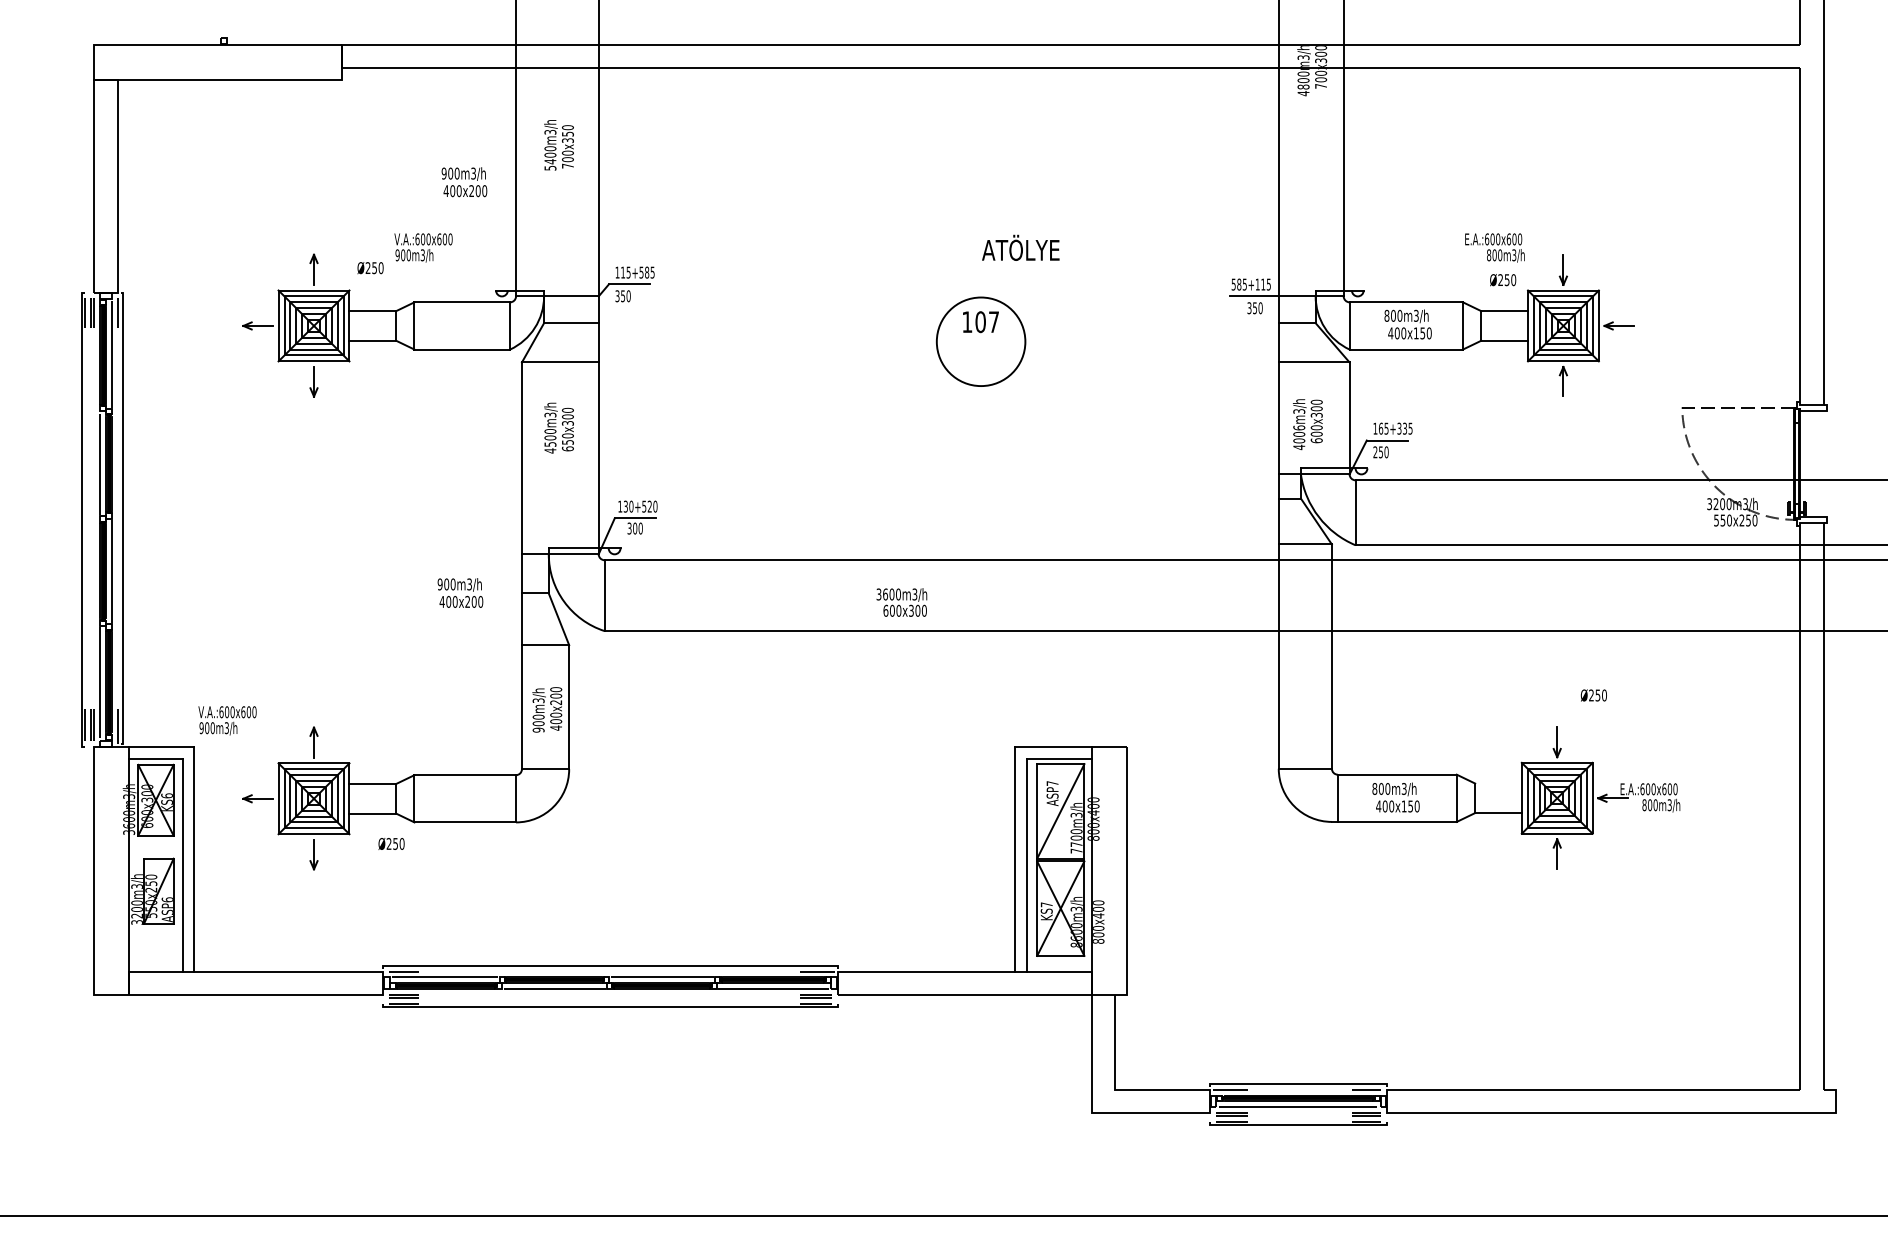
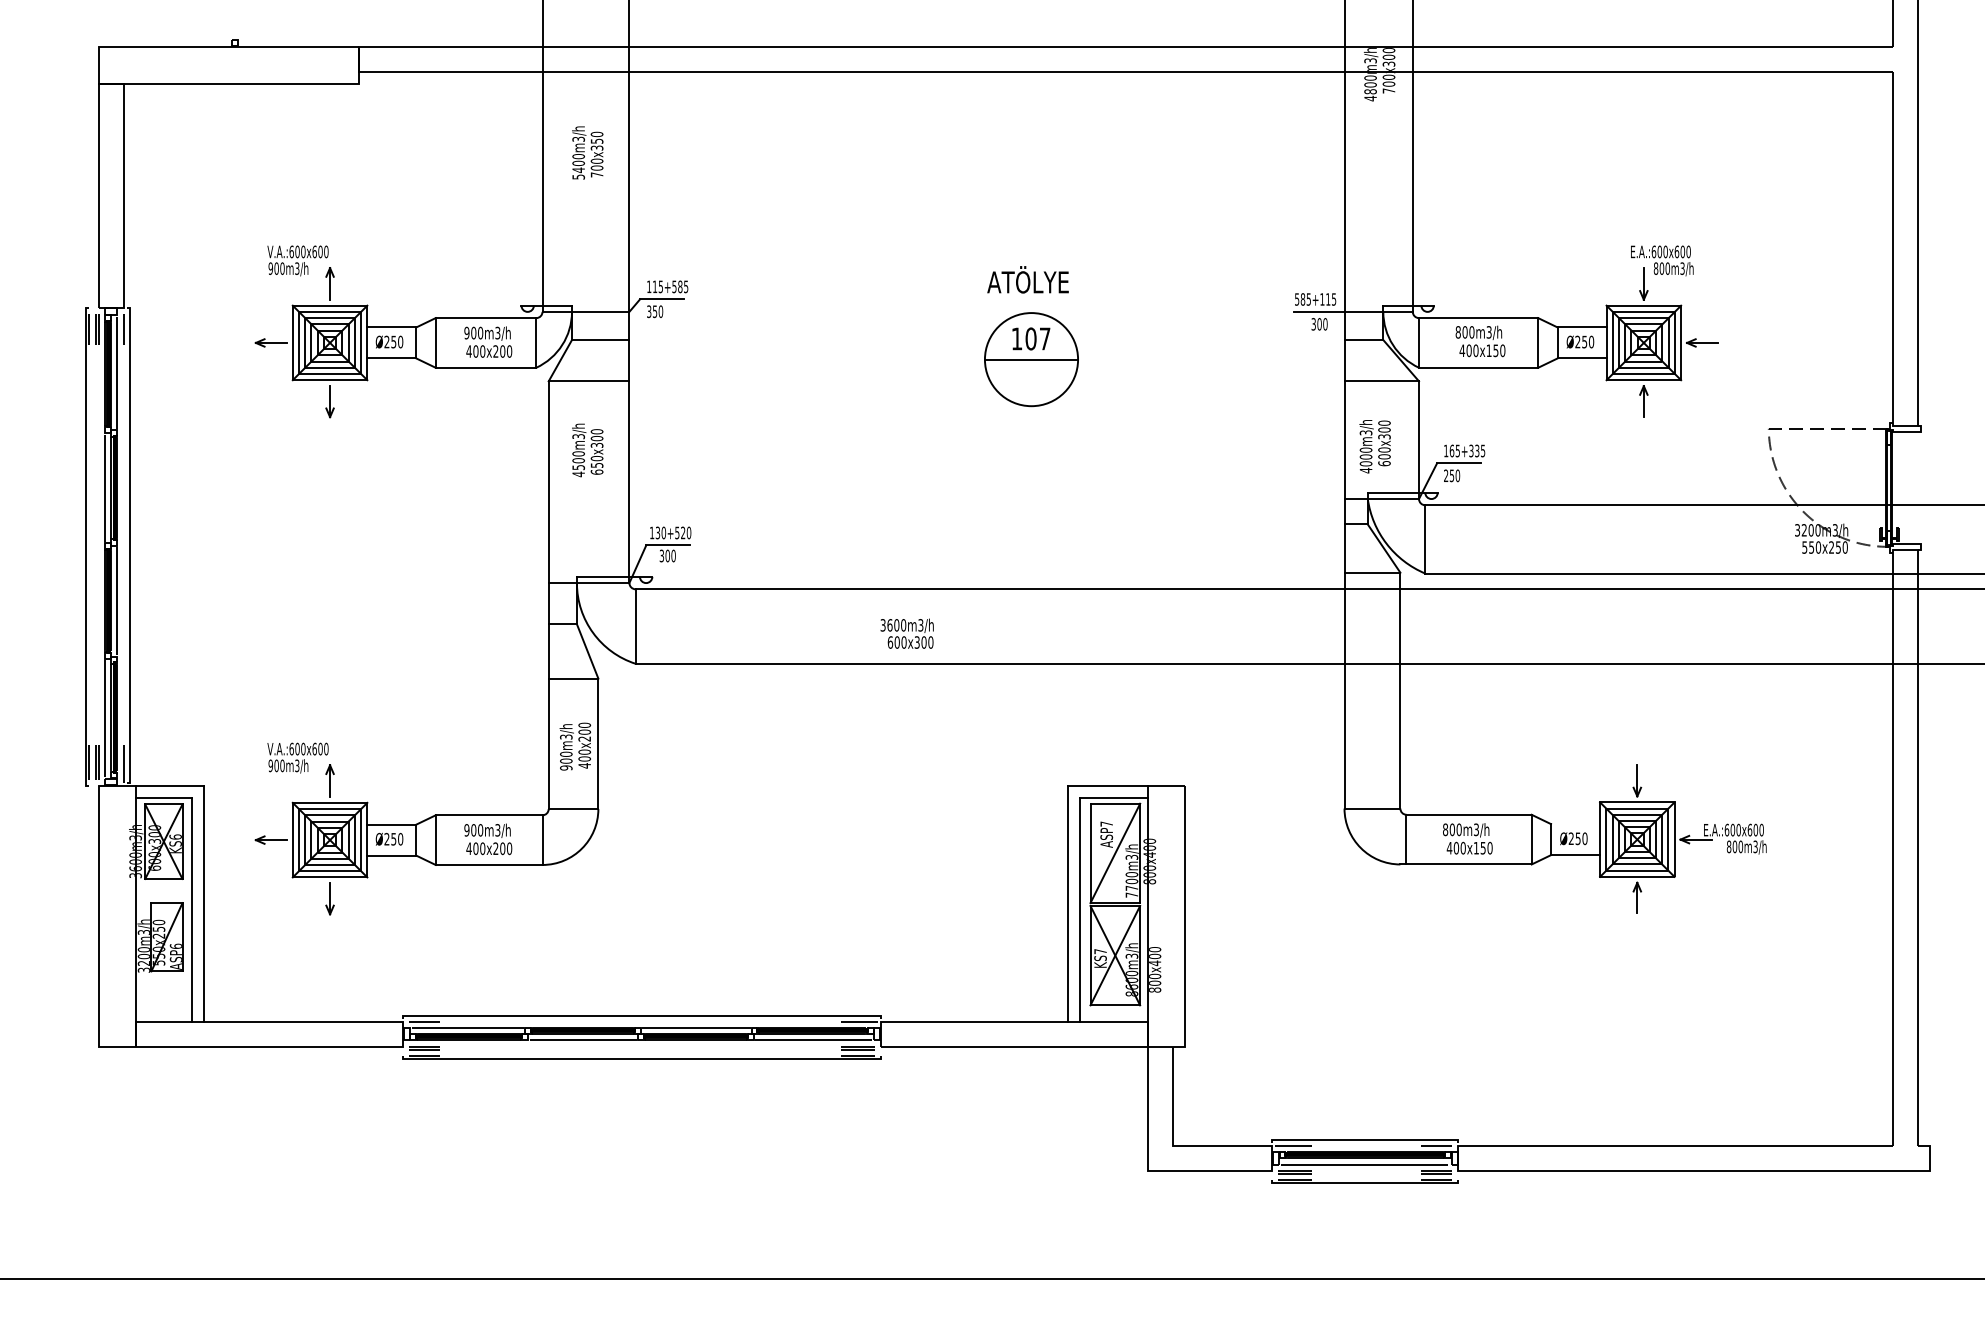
text: (464, 182) -> (488, 342), moved
text: (423, 247) -> (297, 260), moved
text: (1020, 247) -> (1027, 279), moved
text: (1494, 247) -> (1661, 260), moved
text: (370, 268) -> (389, 342), moved
text: (1503, 280) -> (1580, 342), moved
text: (1255, 308) -> (1320, 324), 350 -> 300
line: (980, 341) -> (1030, 359), added
text: (1298, 427) -> (1365, 449), 4006m3/h -> 4000m3/h
text: (460, 592) -> (488, 838), moved
text: (901, 602) -> (906, 633), moved
text: (1593, 695) -> (1573, 838), moved
text: (227, 720) -> (297, 757), moved
text: (391, 843) -> (389, 838), moved

